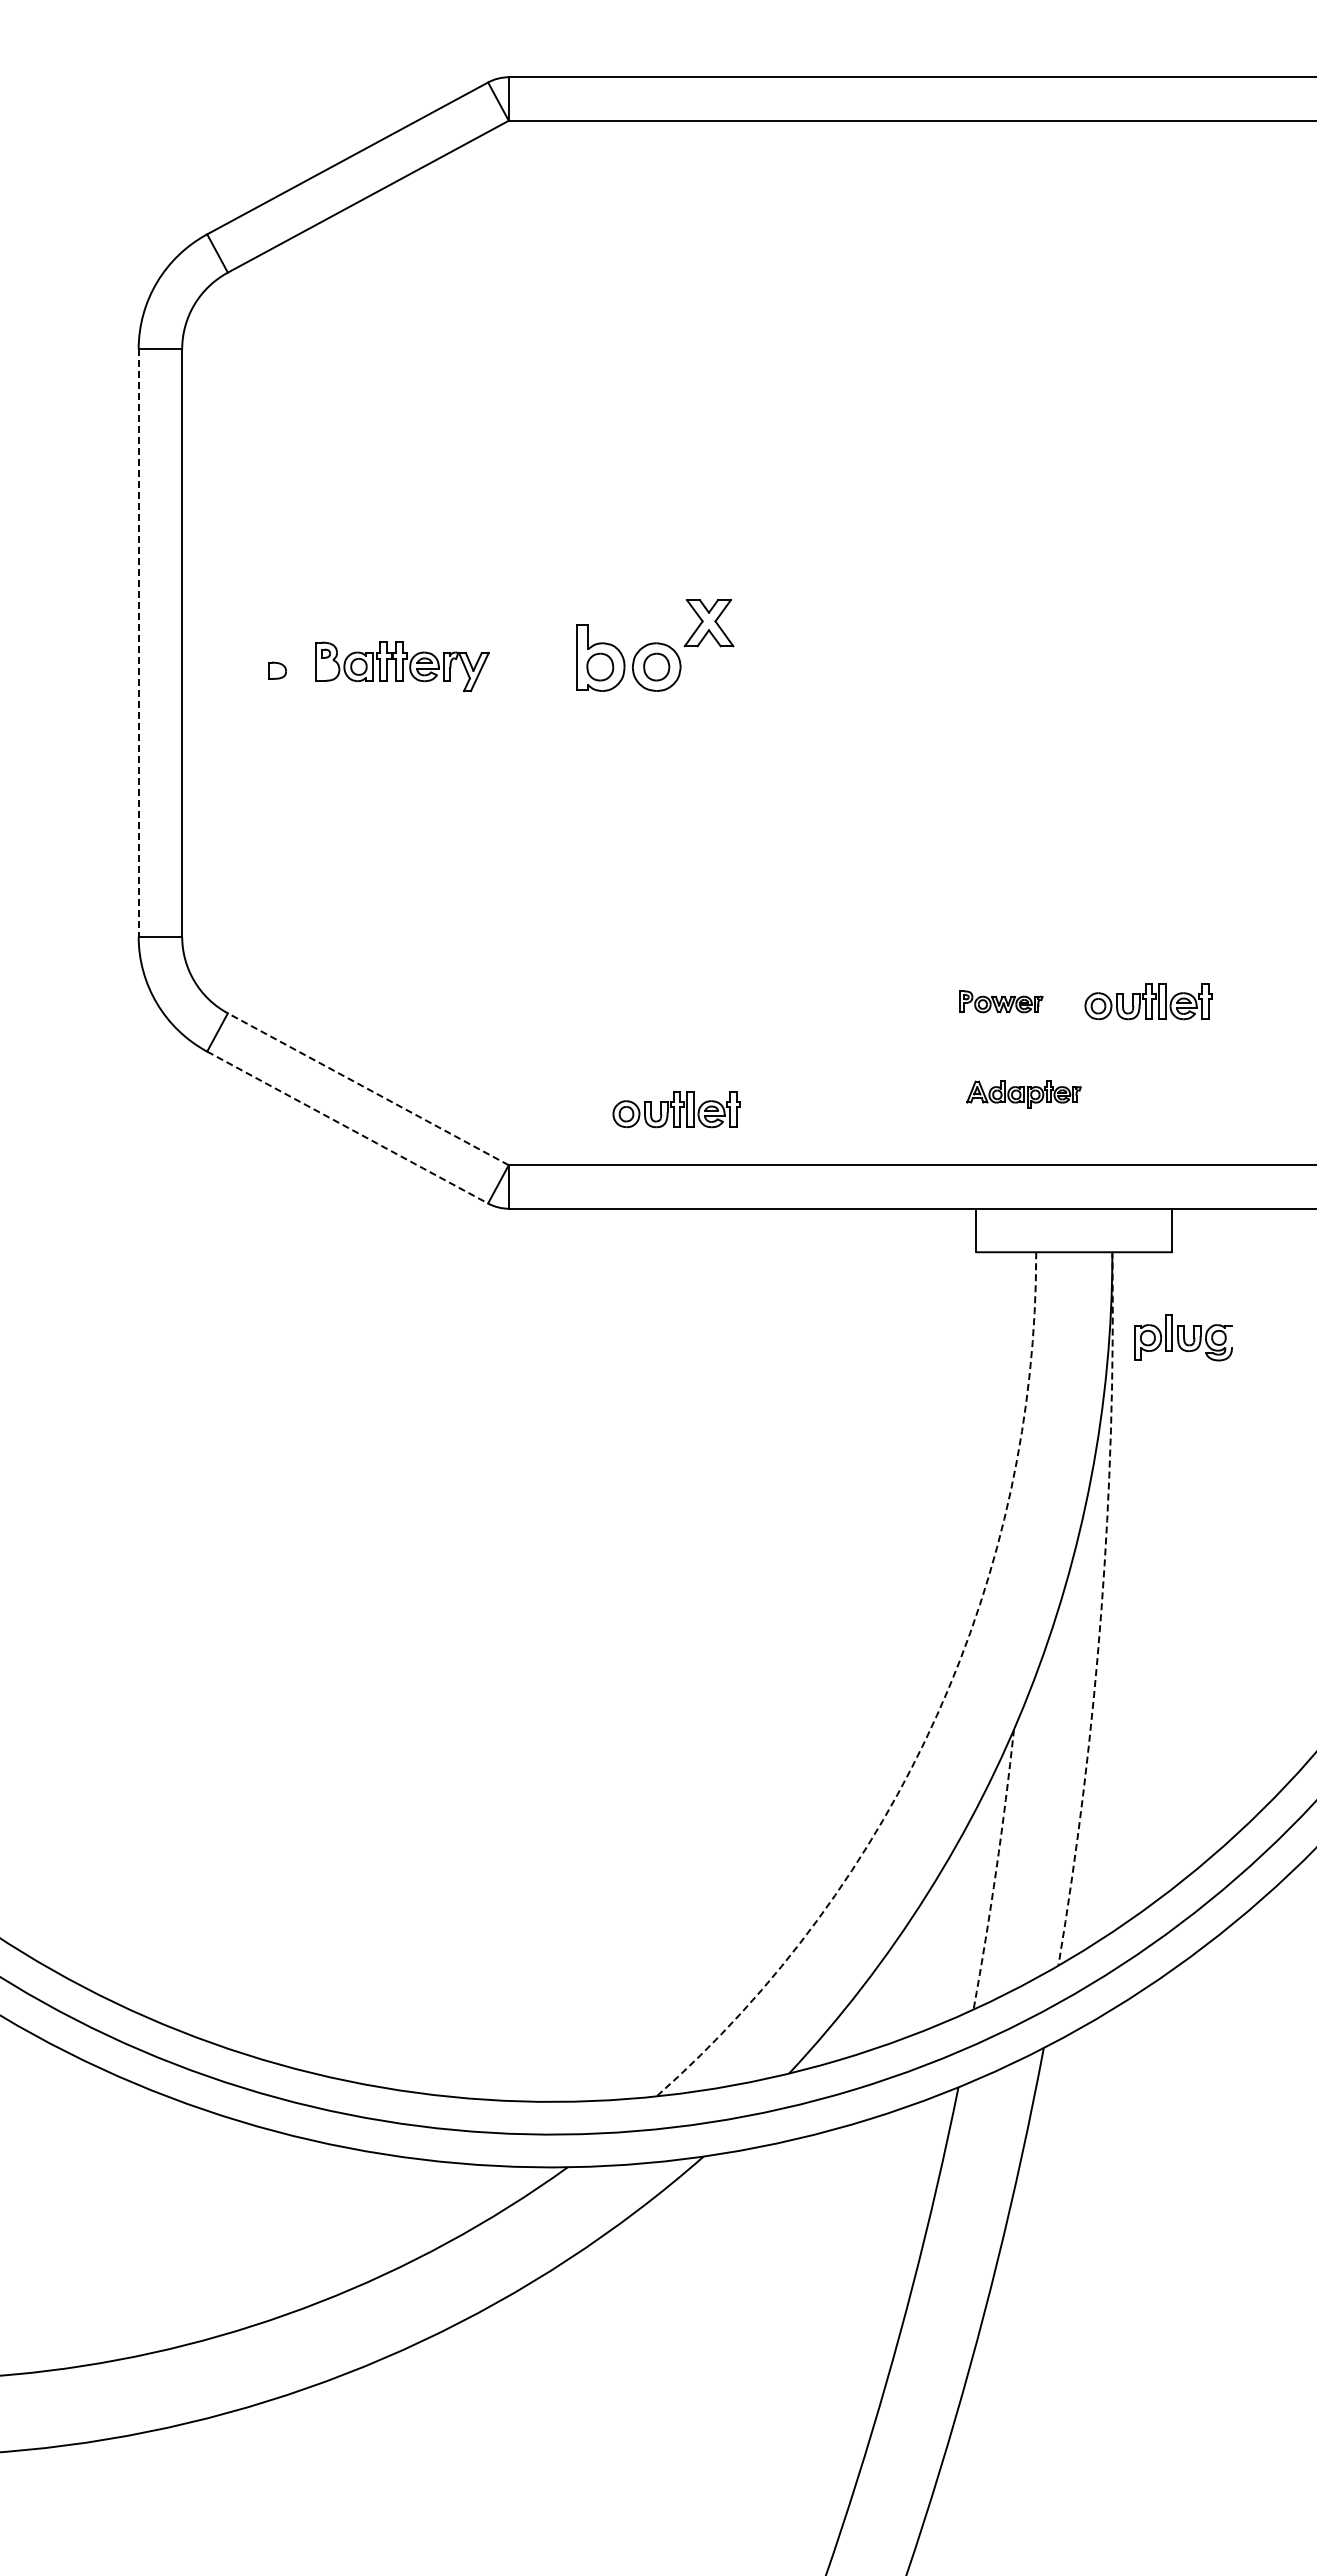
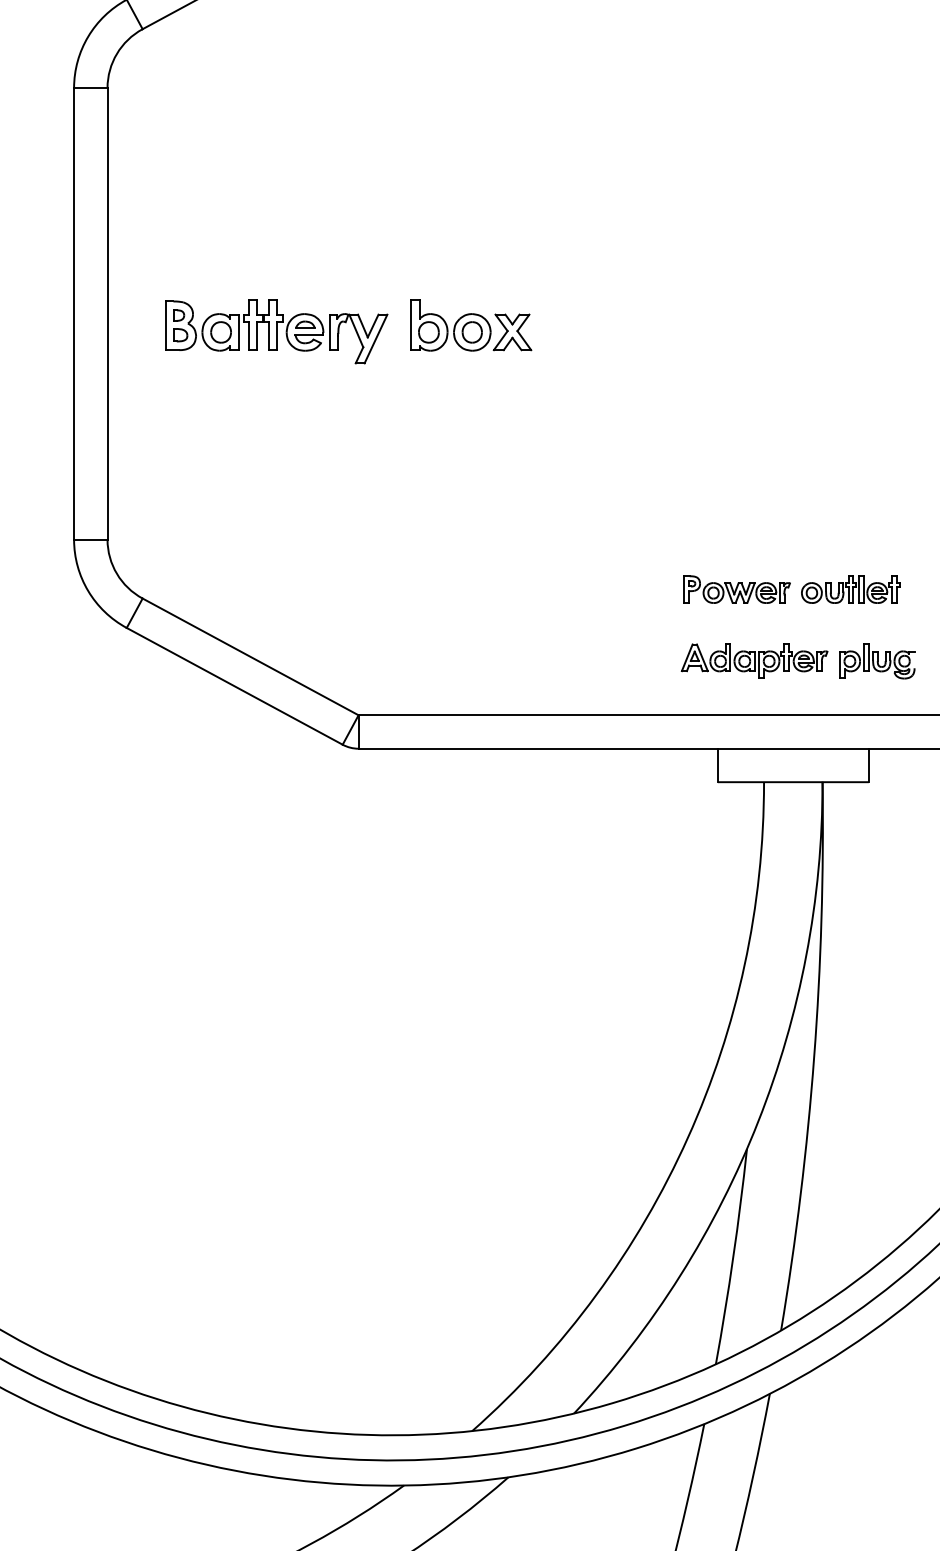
part: (708, 623) -> (512, 332), moved
line: (138, 643) -> (73, 314), dashed -> solid
part: (402, 666) -> (276, 331), size x1.67
part: (1001, 1001) -> (737, 589), size x1.67
line: (368, 1089) -> (250, 657), dashed -> solid
part: (1023, 1094) -> (754, 660), size x1.67
part: (676, 1109) -> (487, 672), removed
line: (347, 1127) -> (234, 686), dashed -> solid
part: (1183, 1337) -> (877, 660), moved
line: (1101, 1609) -> (814, 1056), dashed -> solid
line: (937, 1715) -> (688, 1138), dashed -> solid
line: (996, 1869) -> (733, 1256), dashed -> solid

